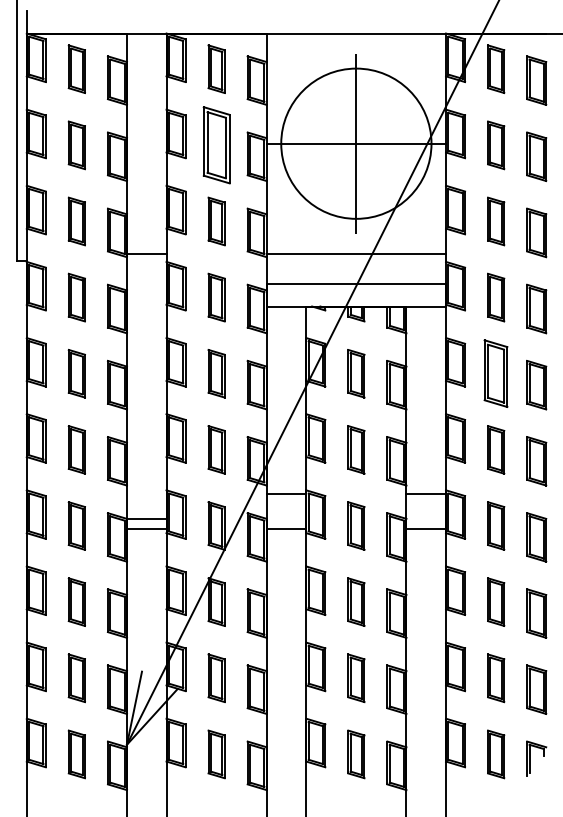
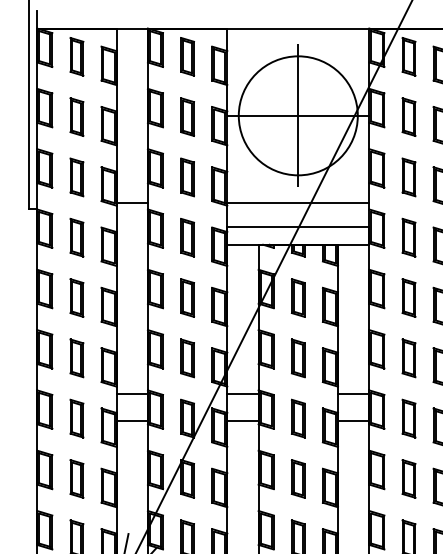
part: (216, 145) -> (187, 117), size x0.62
part: (496, 373) -> (409, 297), size x0.71
line: (146, 519) -> (132, 393), moved

